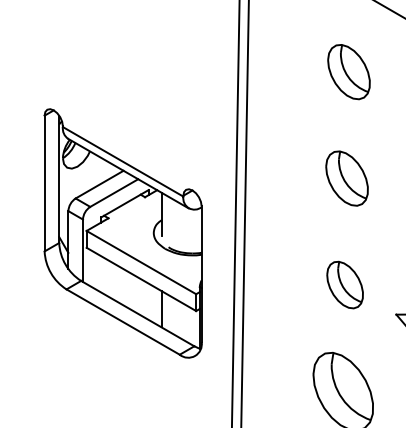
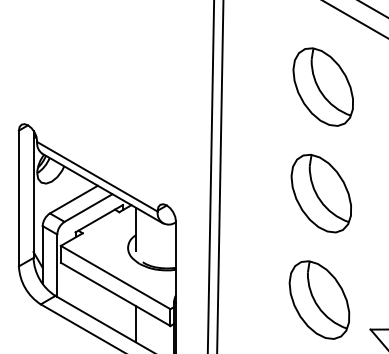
part: (348, 71) -> (322, 86), size x1.43
part: (346, 178) -> (320, 193), size x1.43
part: (344, 284) -> (318, 299), size x1.67

